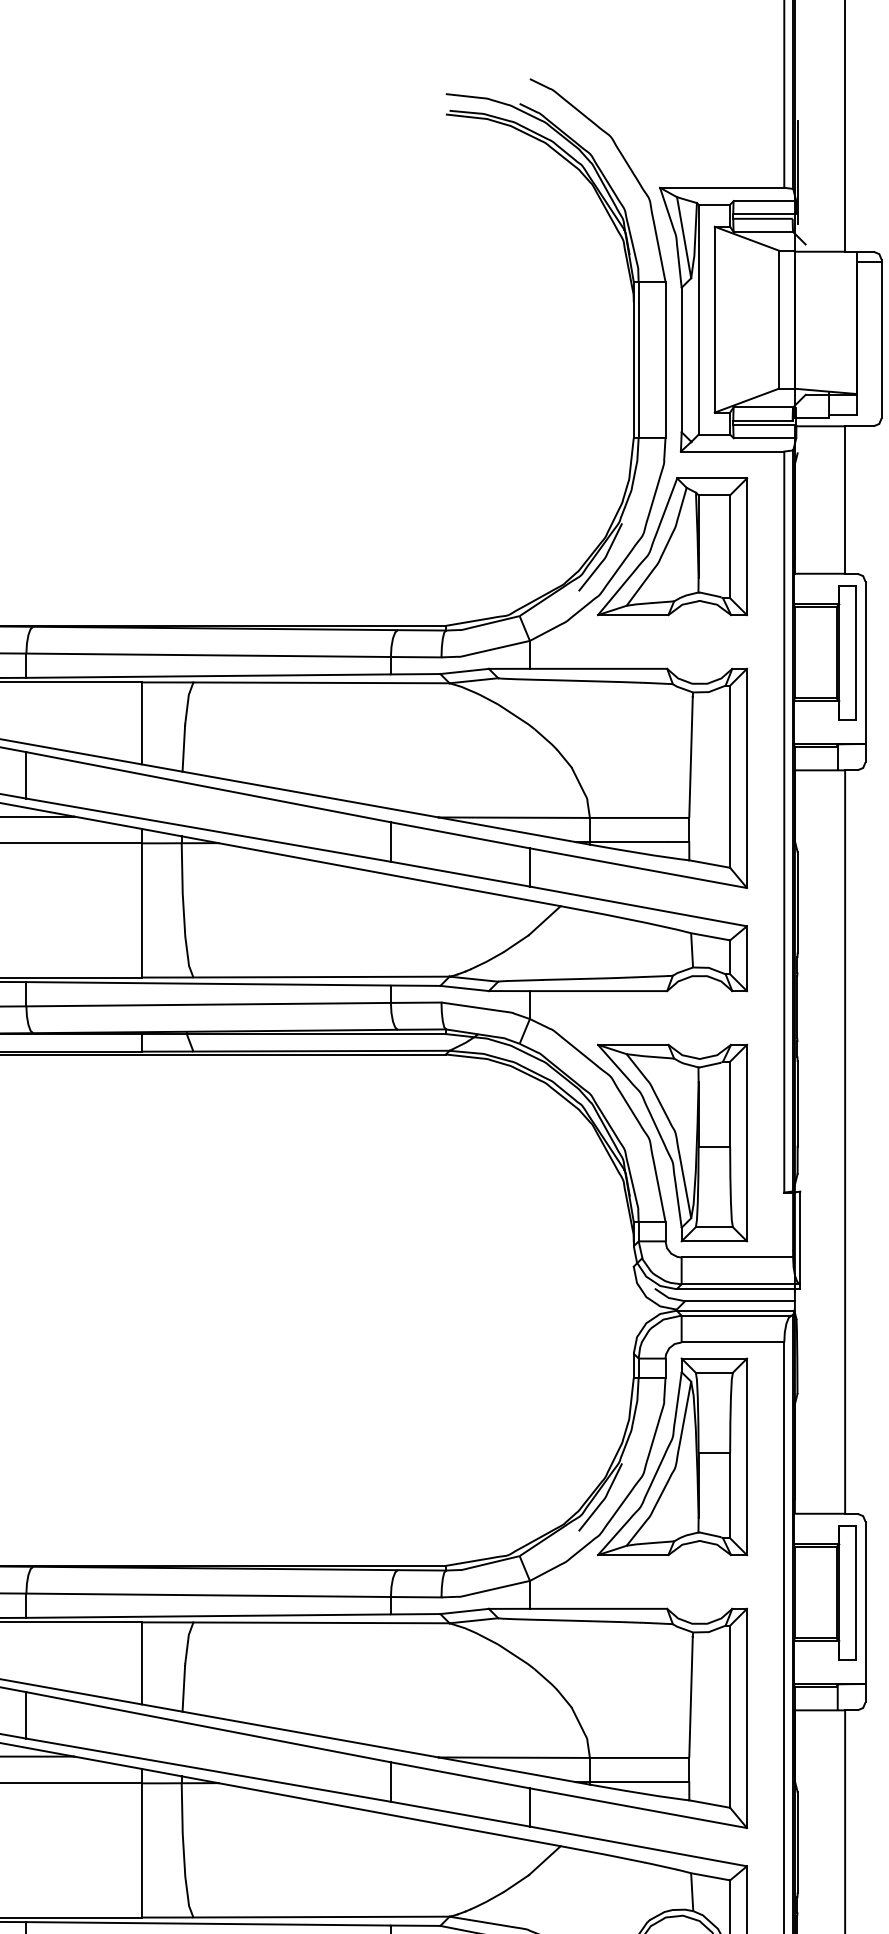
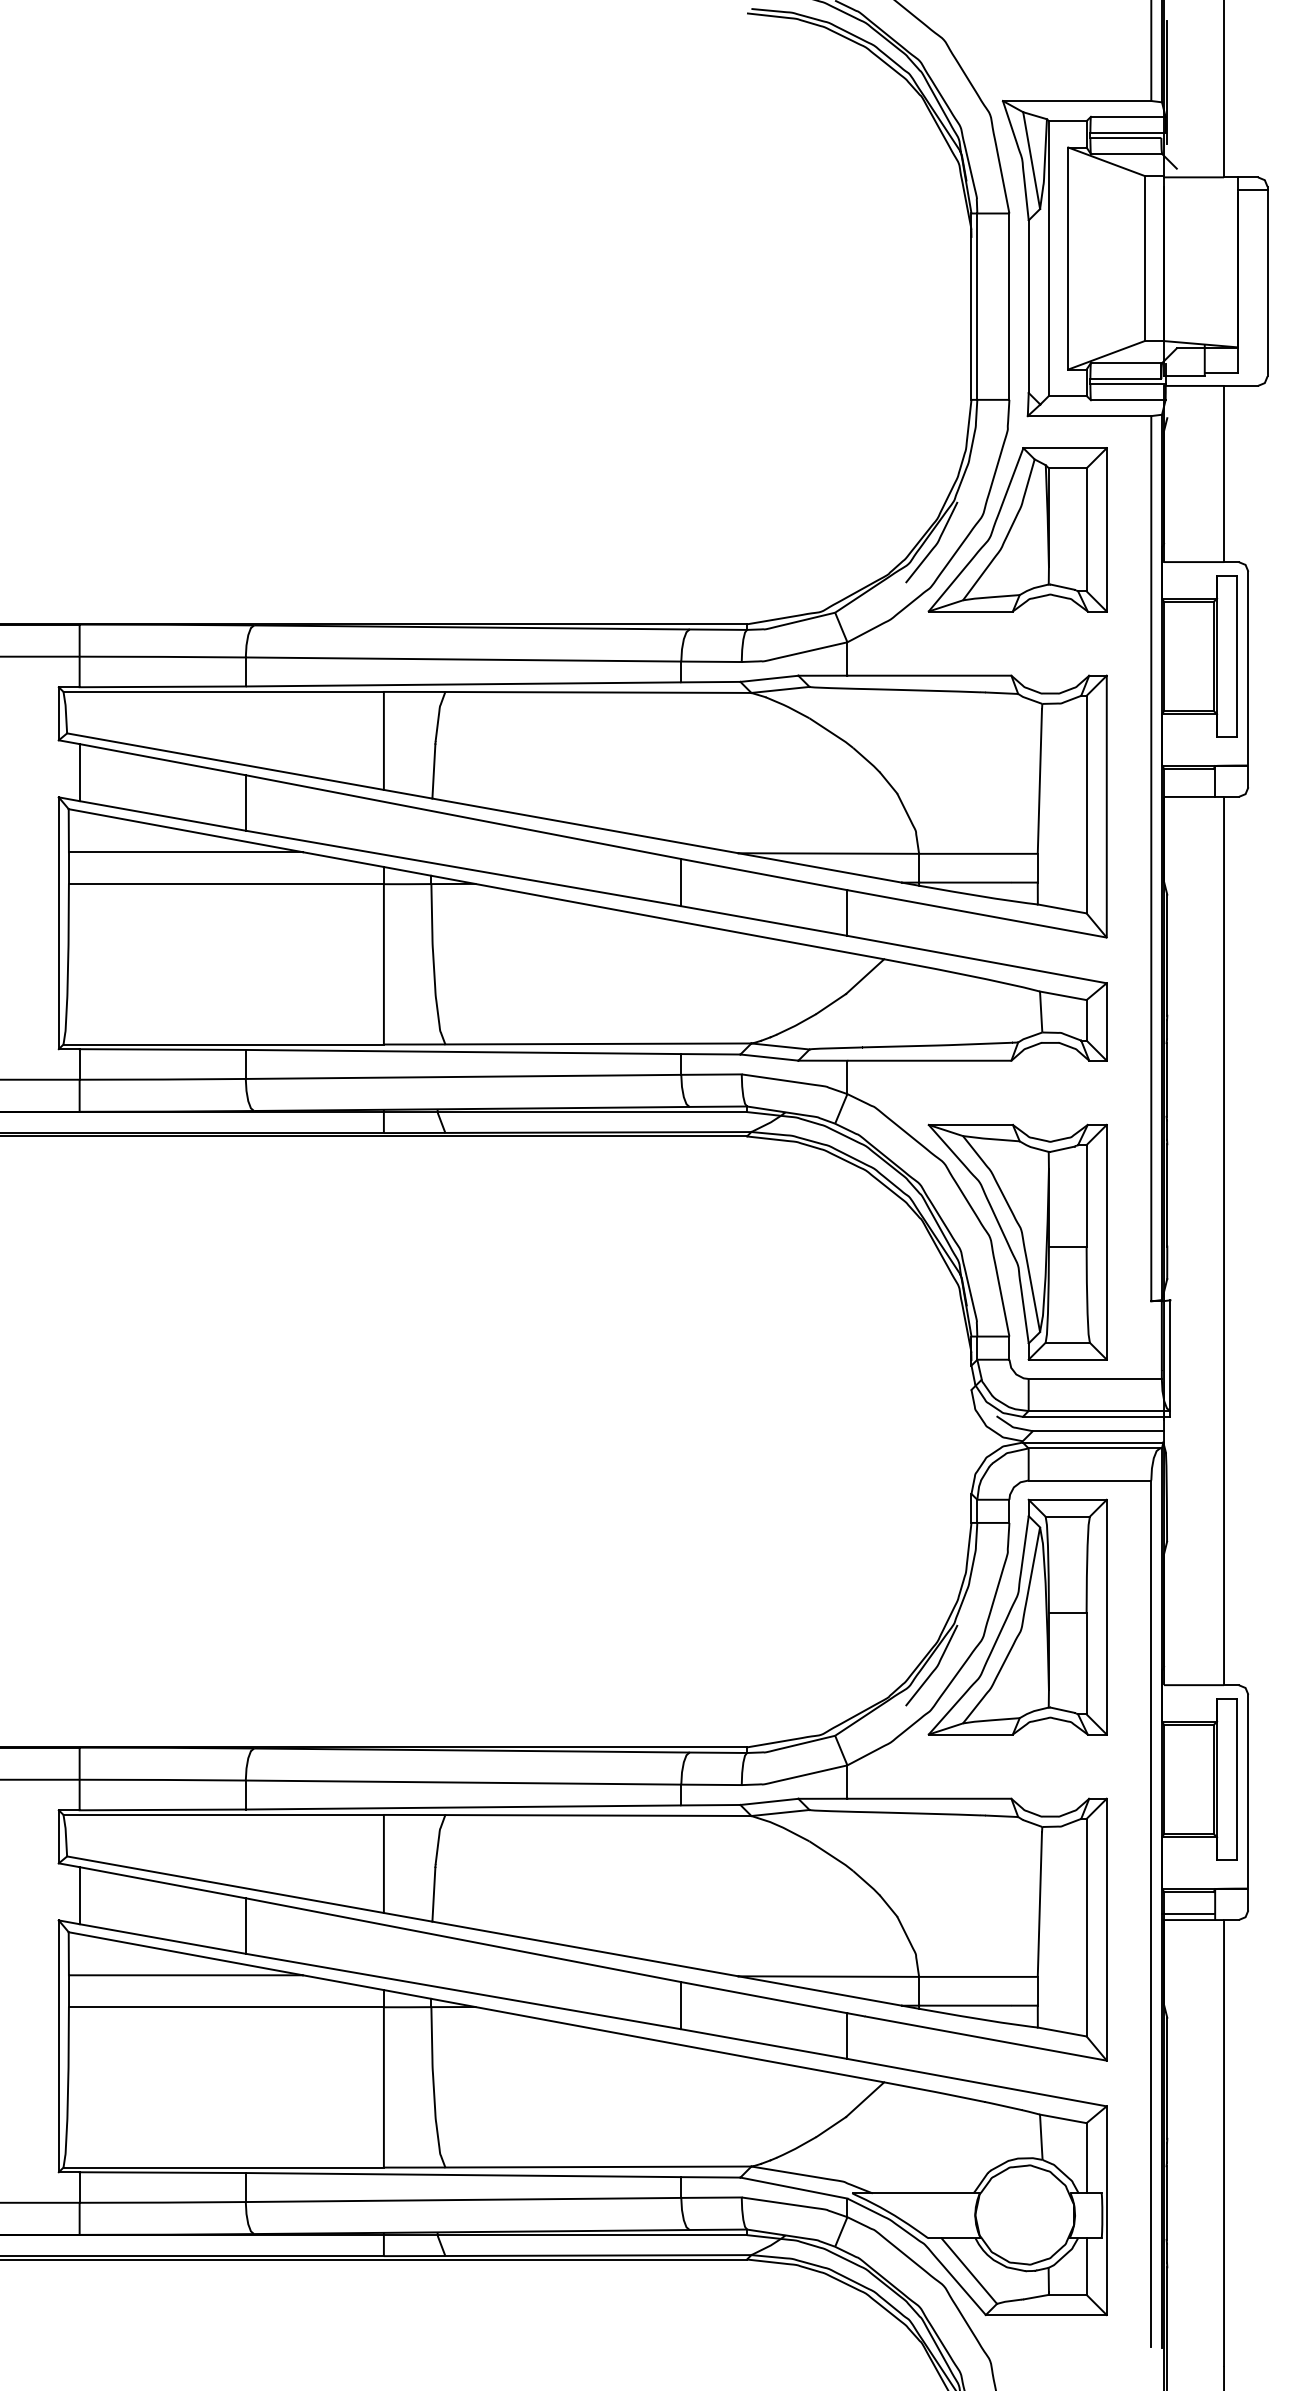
line: (814, 1705) -> (1187, 1914), added

